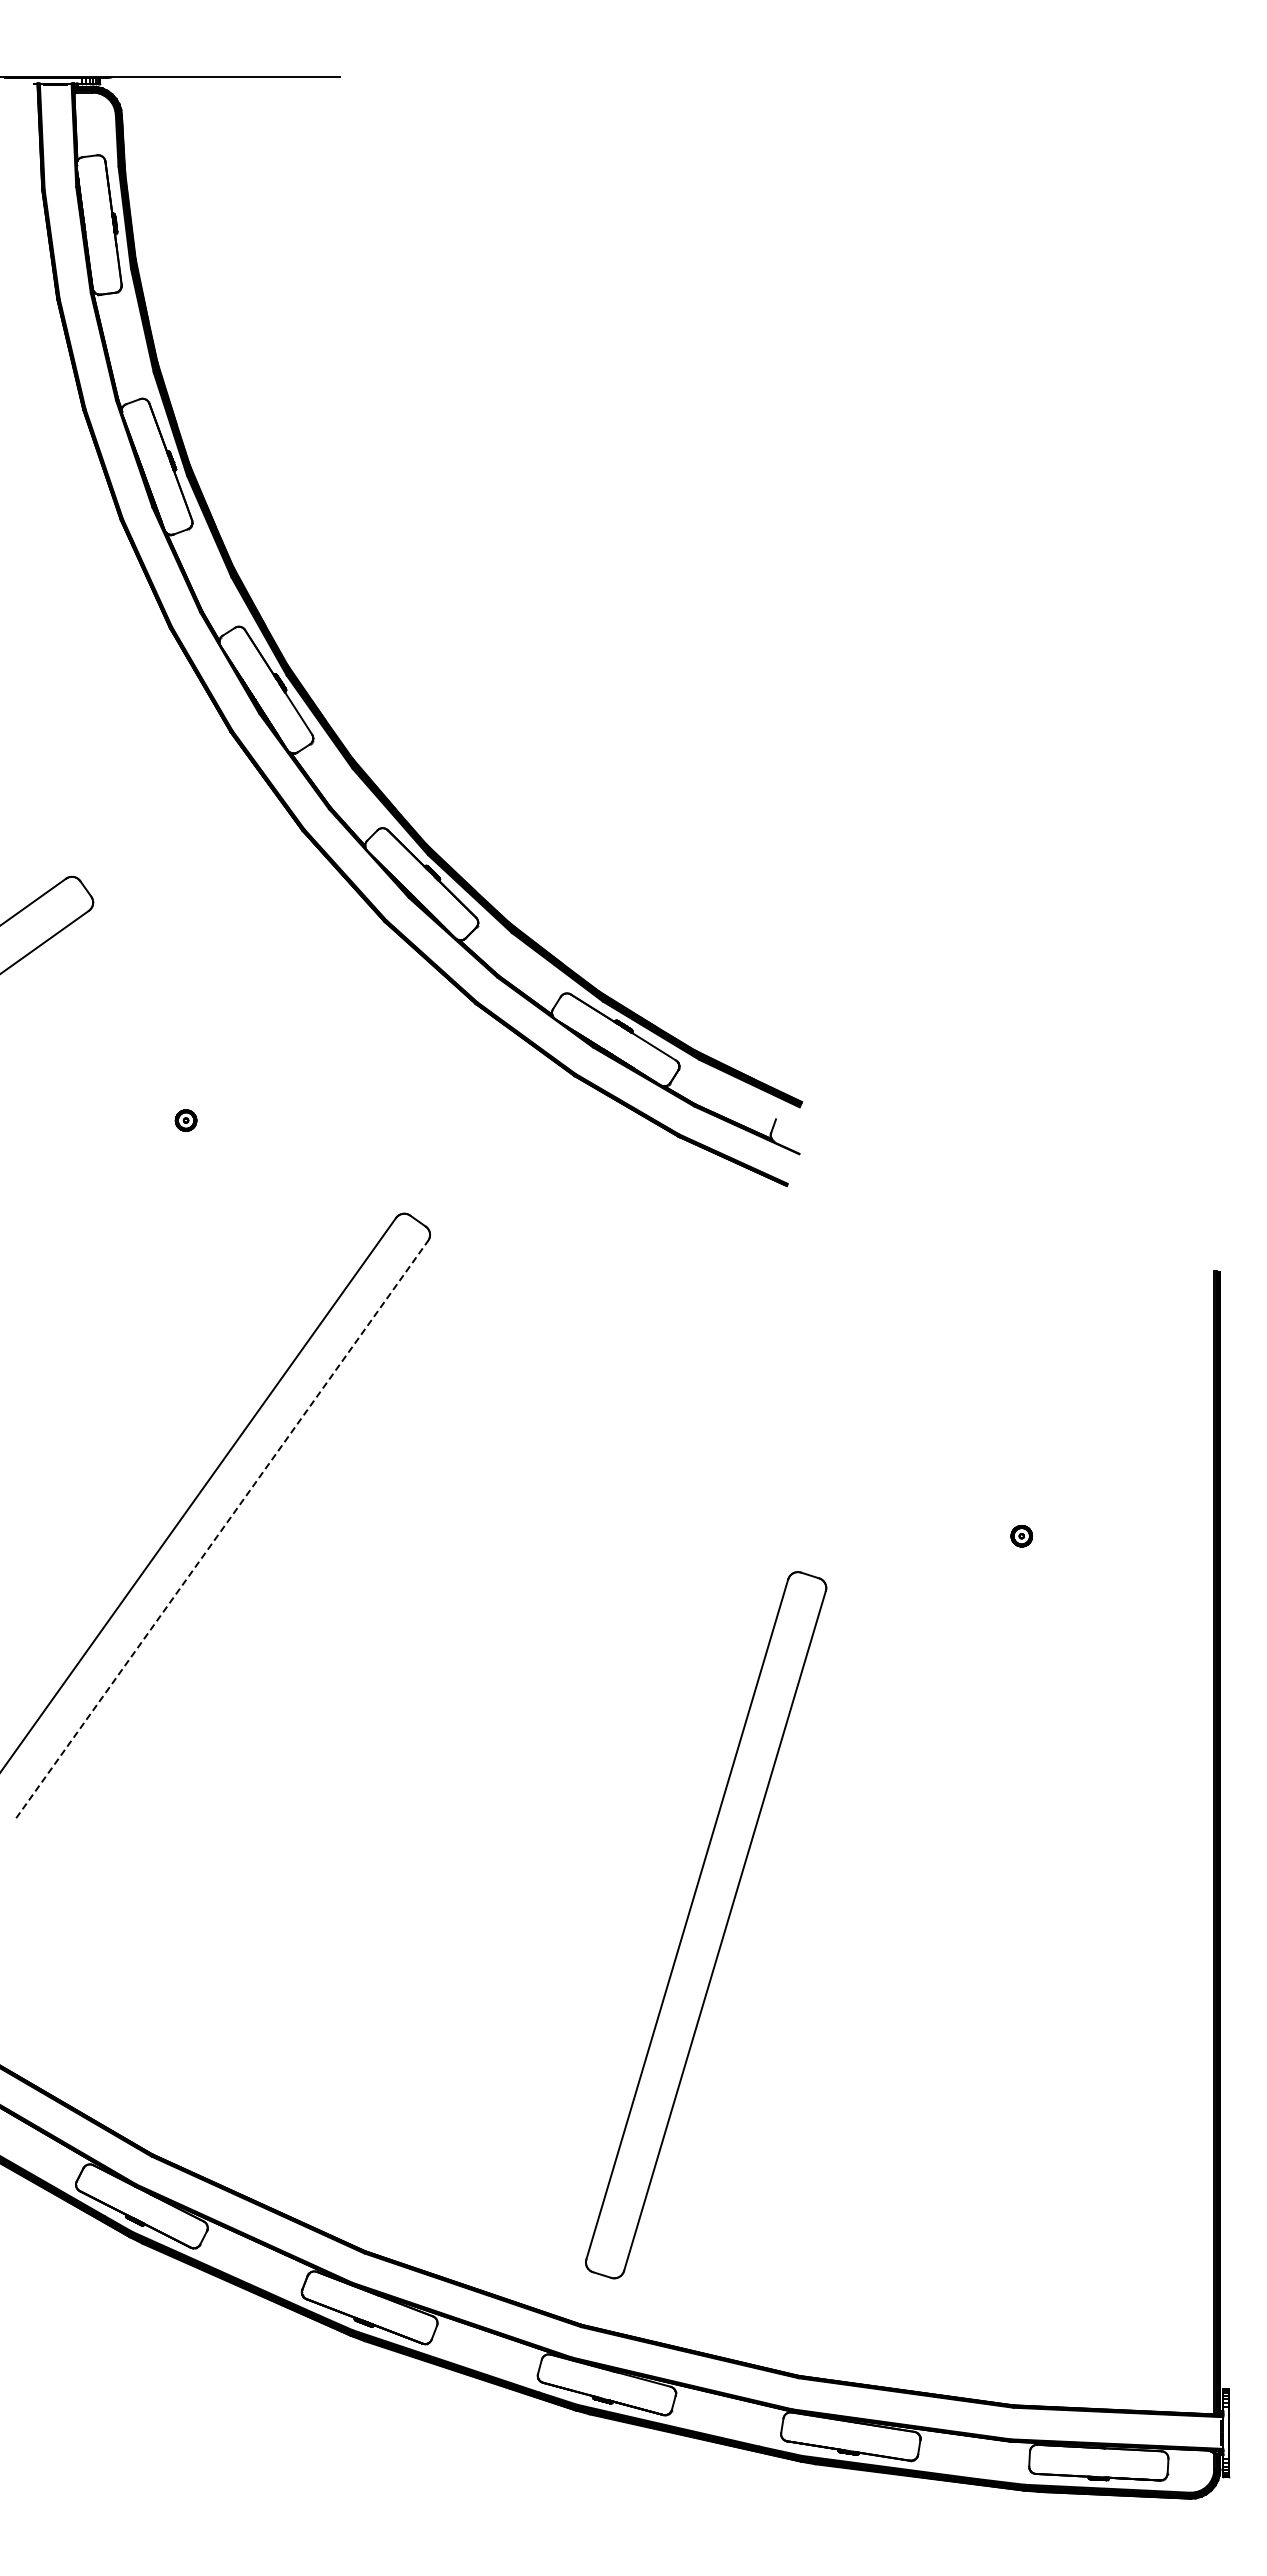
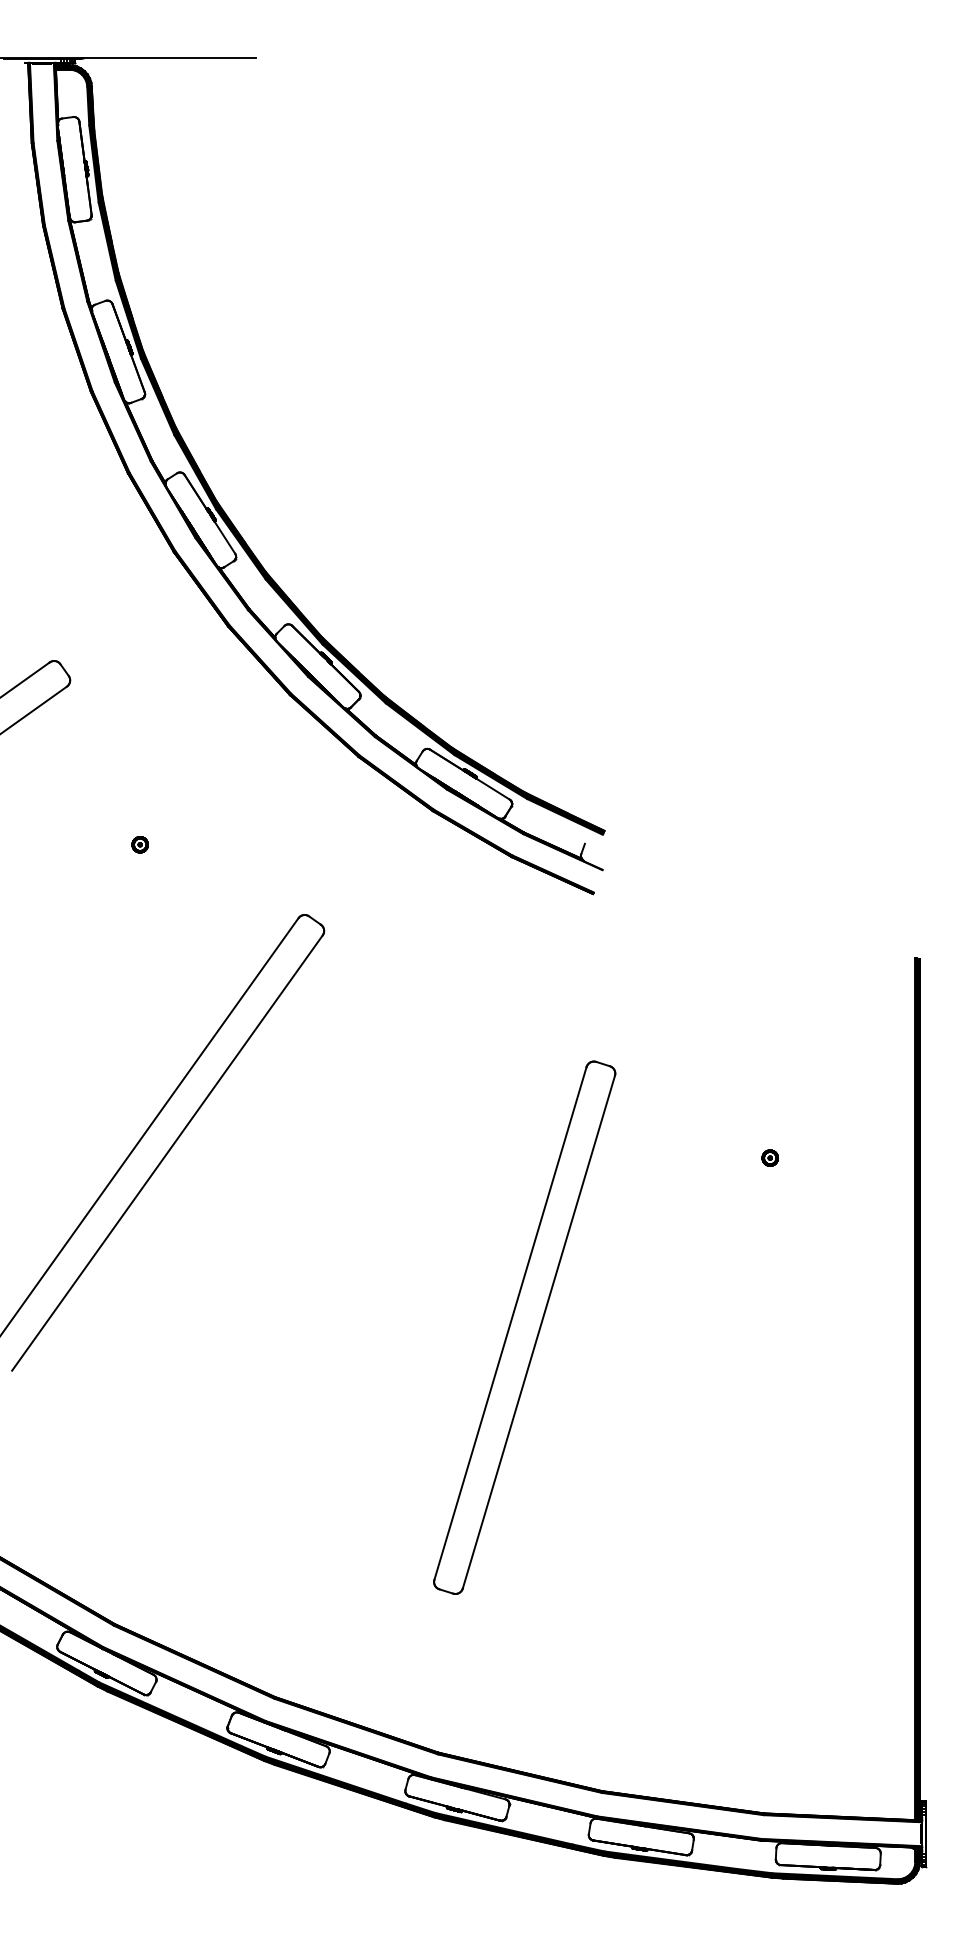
line: (222, 1529) -> (167, 1153), dashed -> solid
part: (706, 1925) -> (524, 1327), moved

